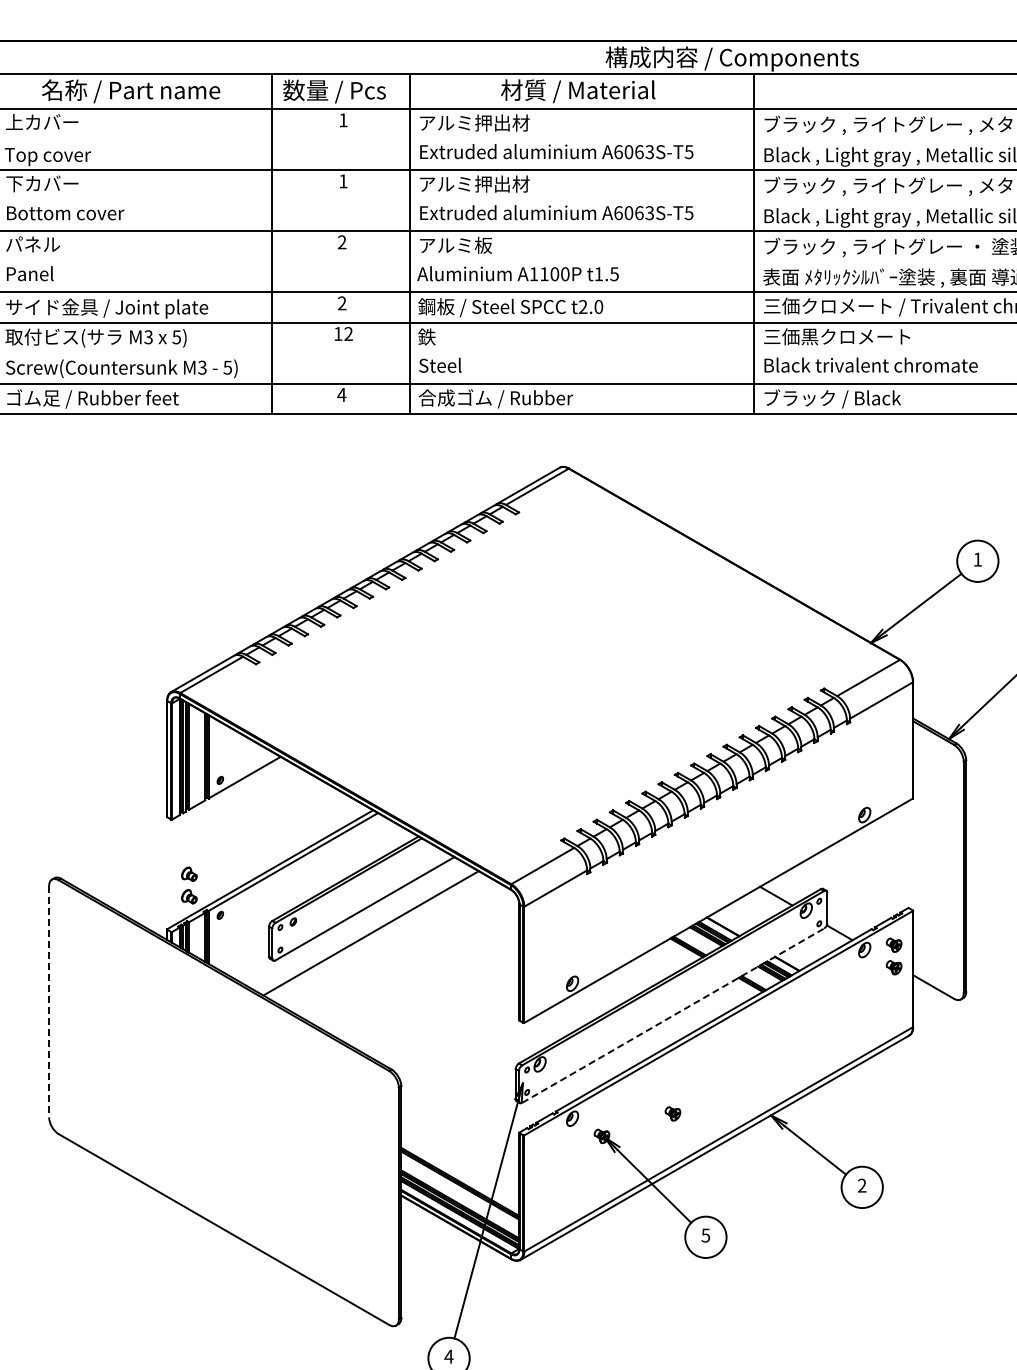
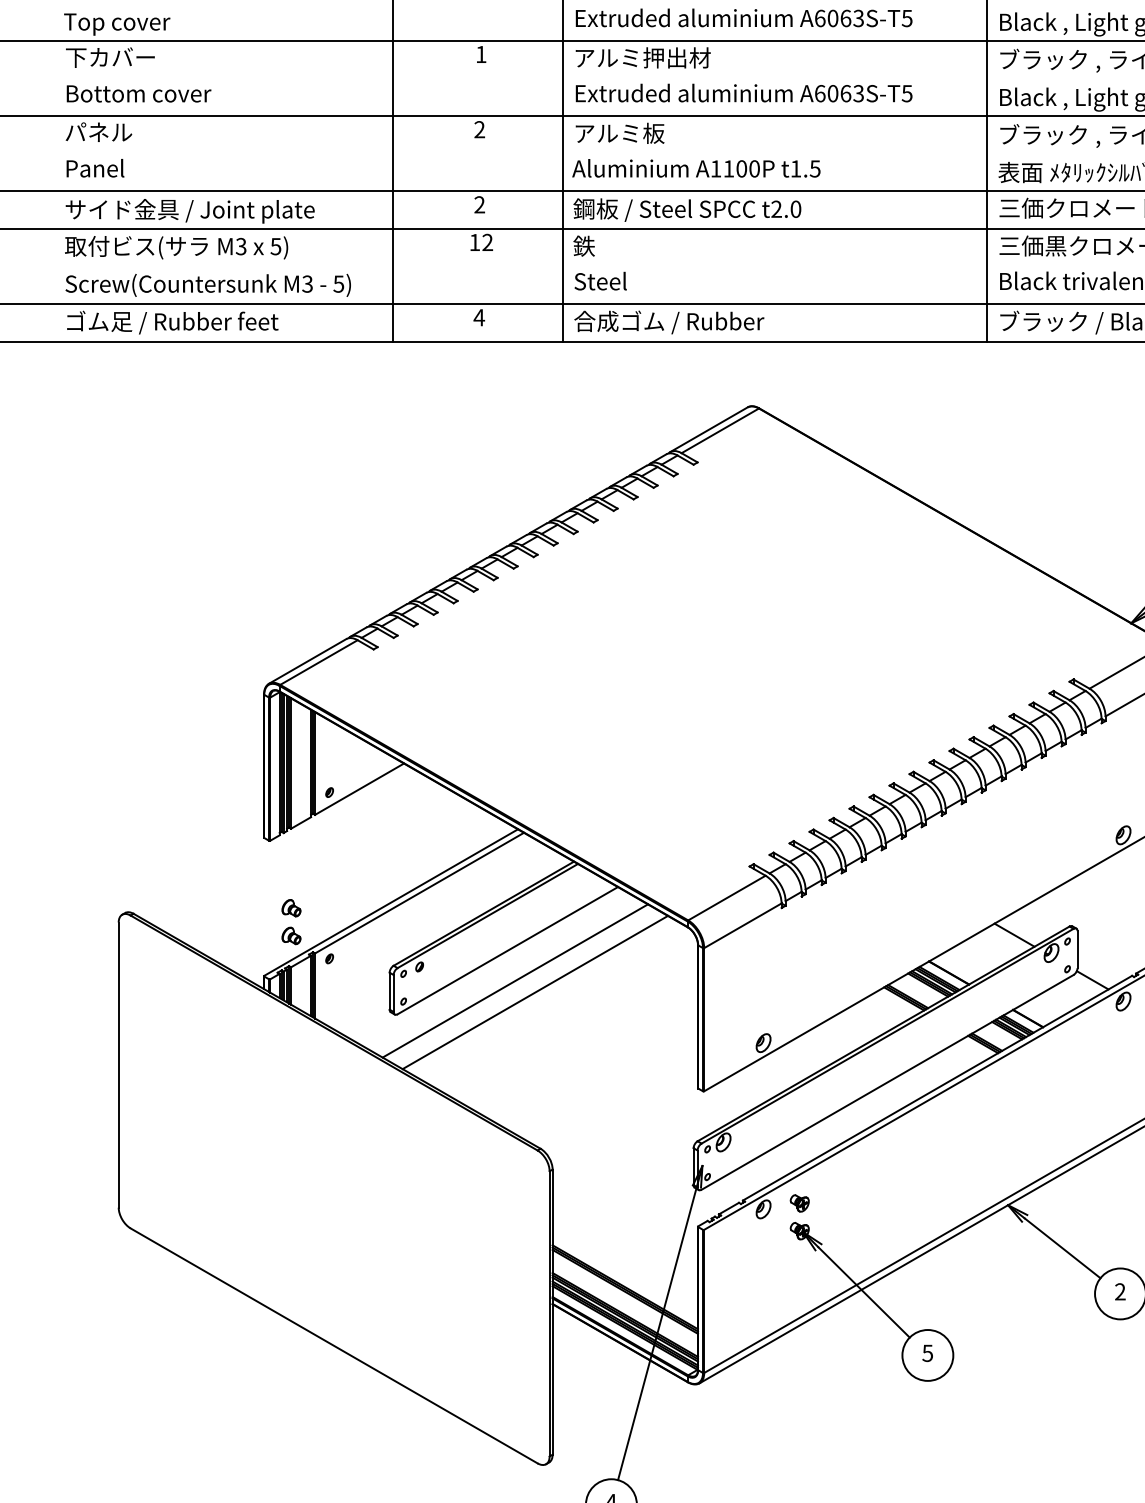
line: (386, 942) -> (534, 992), added
line: (49, 1001) -> (119, 1064), dashed -> solid
line: (673, 1015) -> (887, 1082), dashed -> solid
part: (672, 1113) -> (799, 1202), moved

